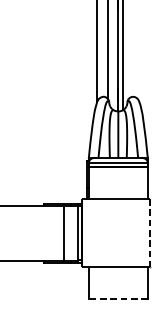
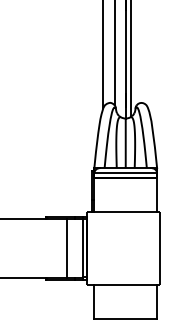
line: (150, 233) -> (159, 248), dashed -> solid
line: (118, 299) -> (125, 318), dashed -> solid

